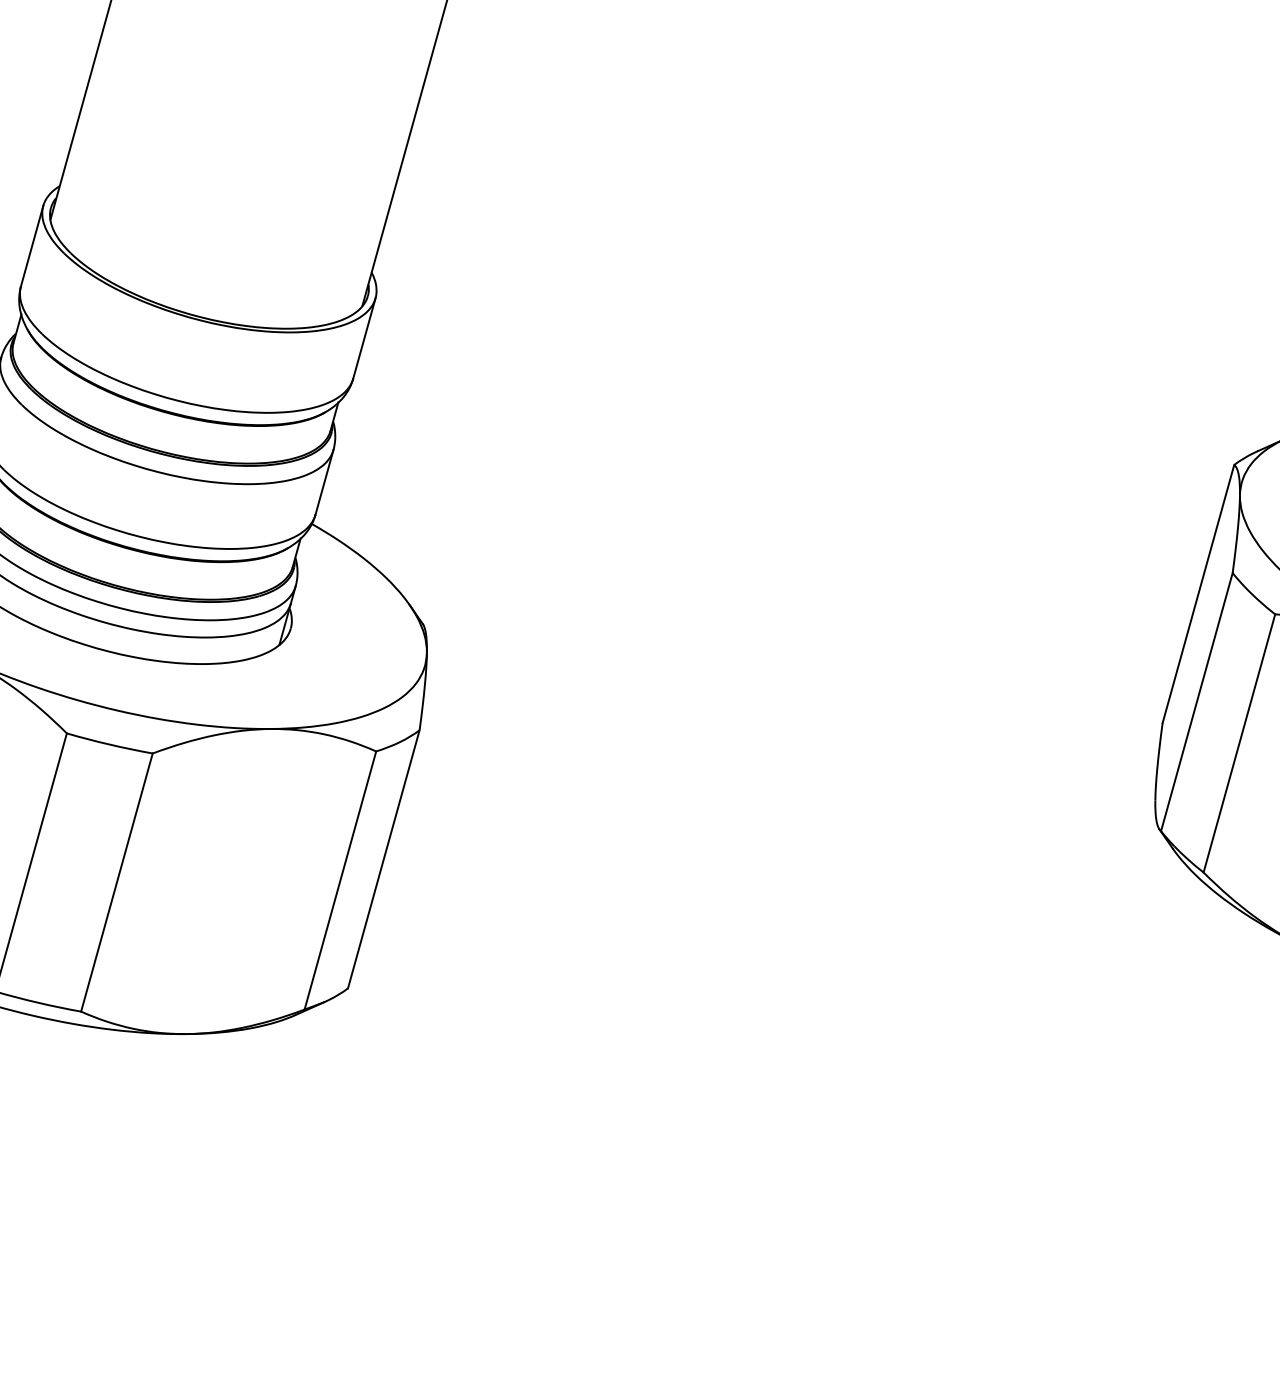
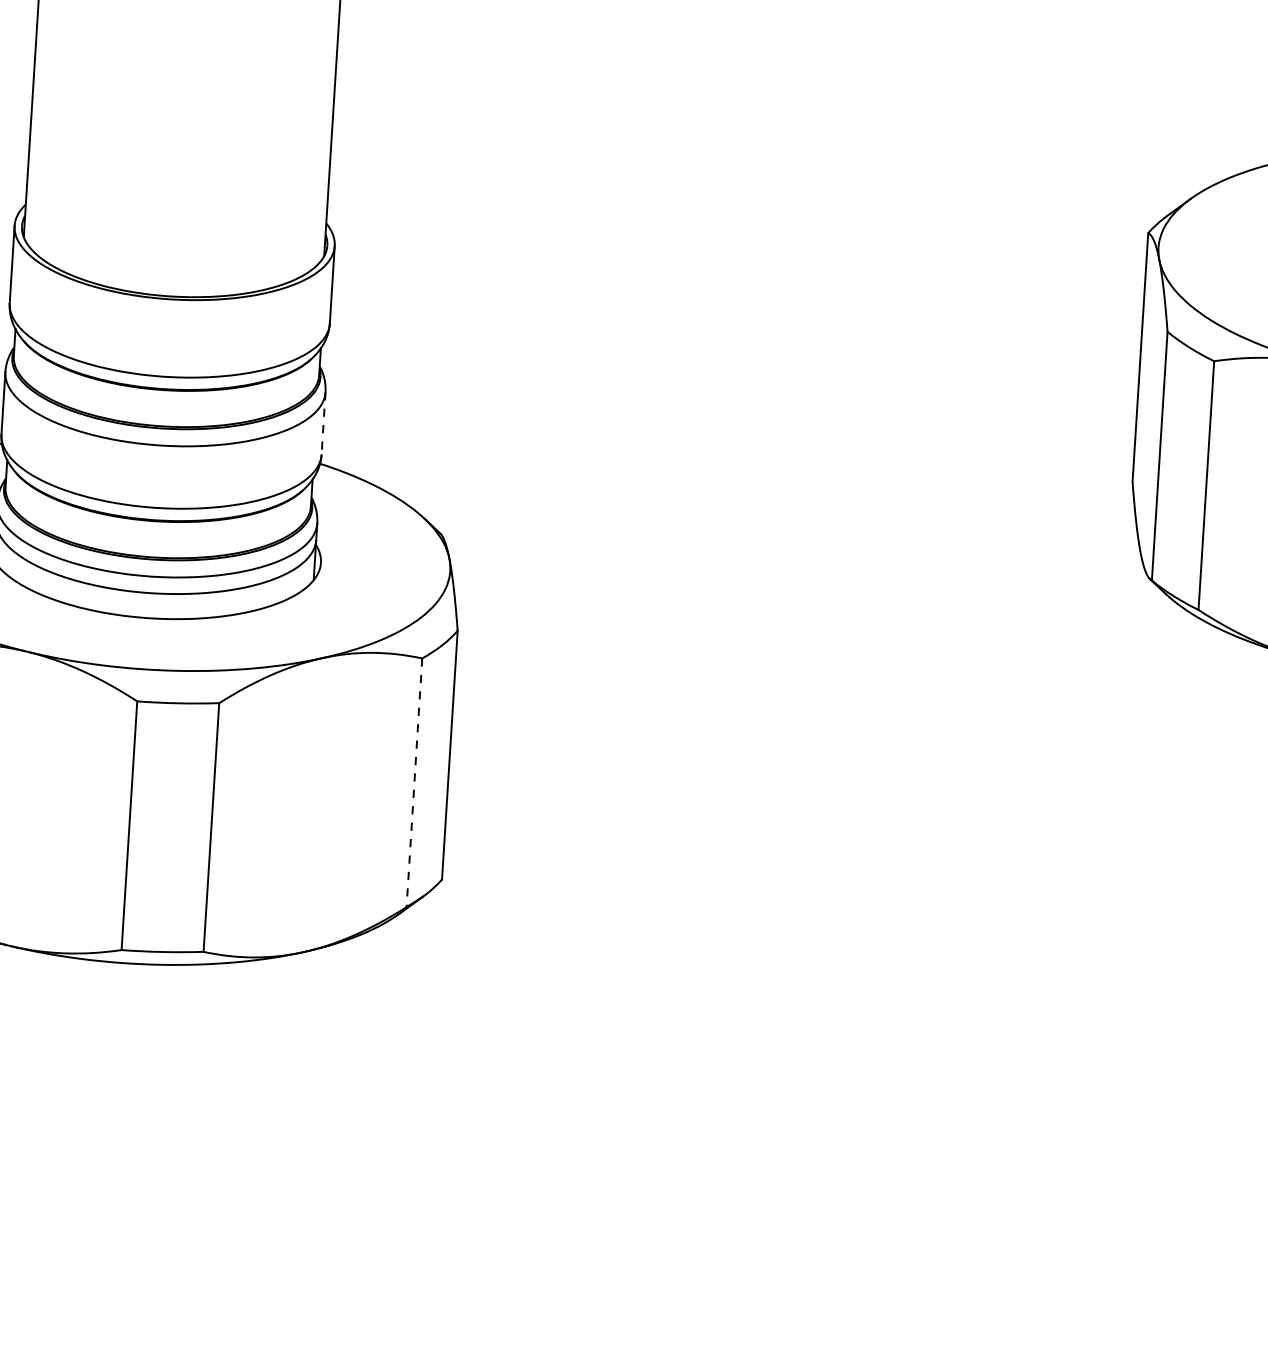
line: (324, 482) -> (323, 423), solid -> dashed
line: (340, 880) -> (414, 782), solid -> dashed

